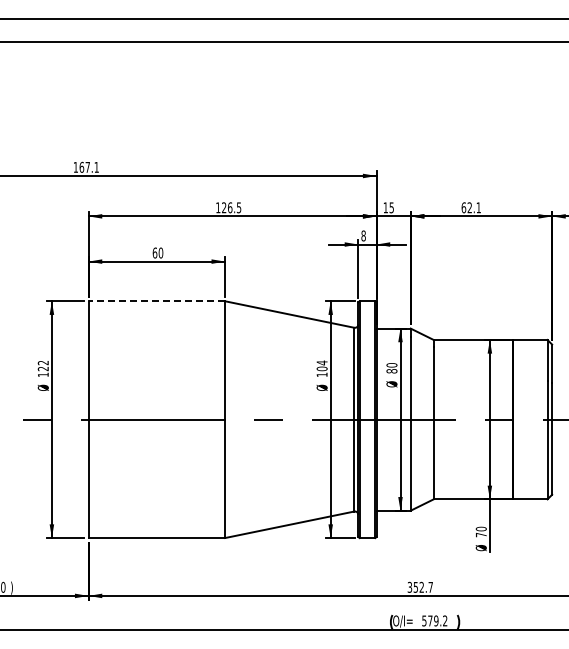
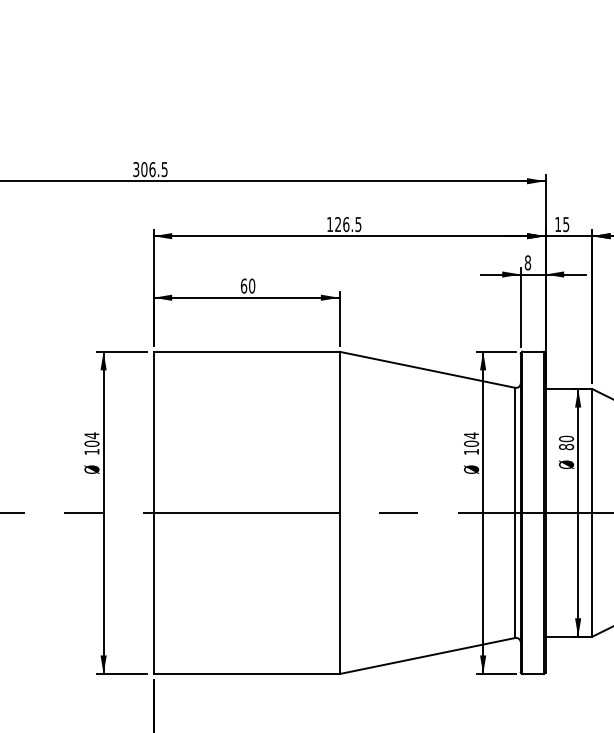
text: (85, 166) -> (149, 168), 167.1 -> 306.5
line: (156, 301) -> (246, 352), dashed -> solid
text: (42, 365) -> (90, 439), 122 -> 104

